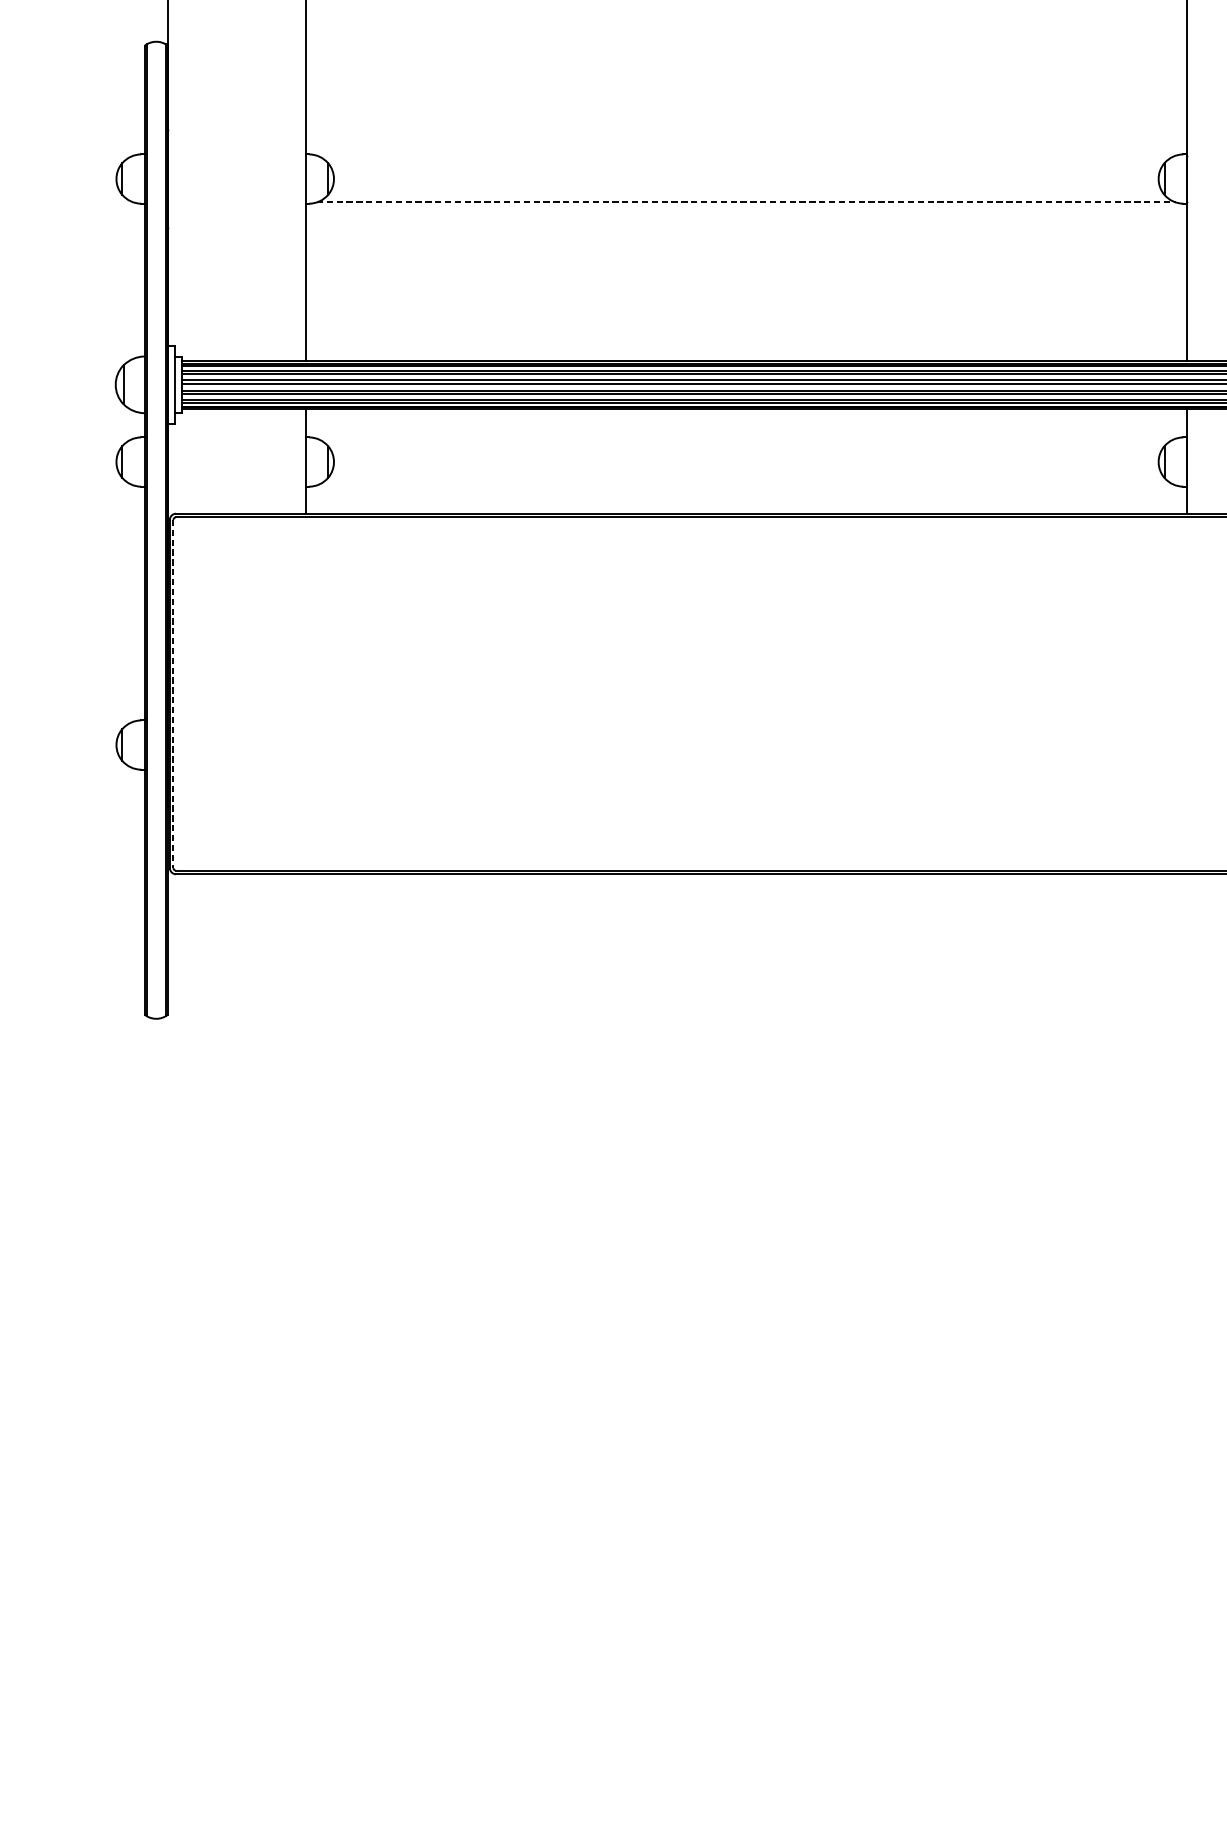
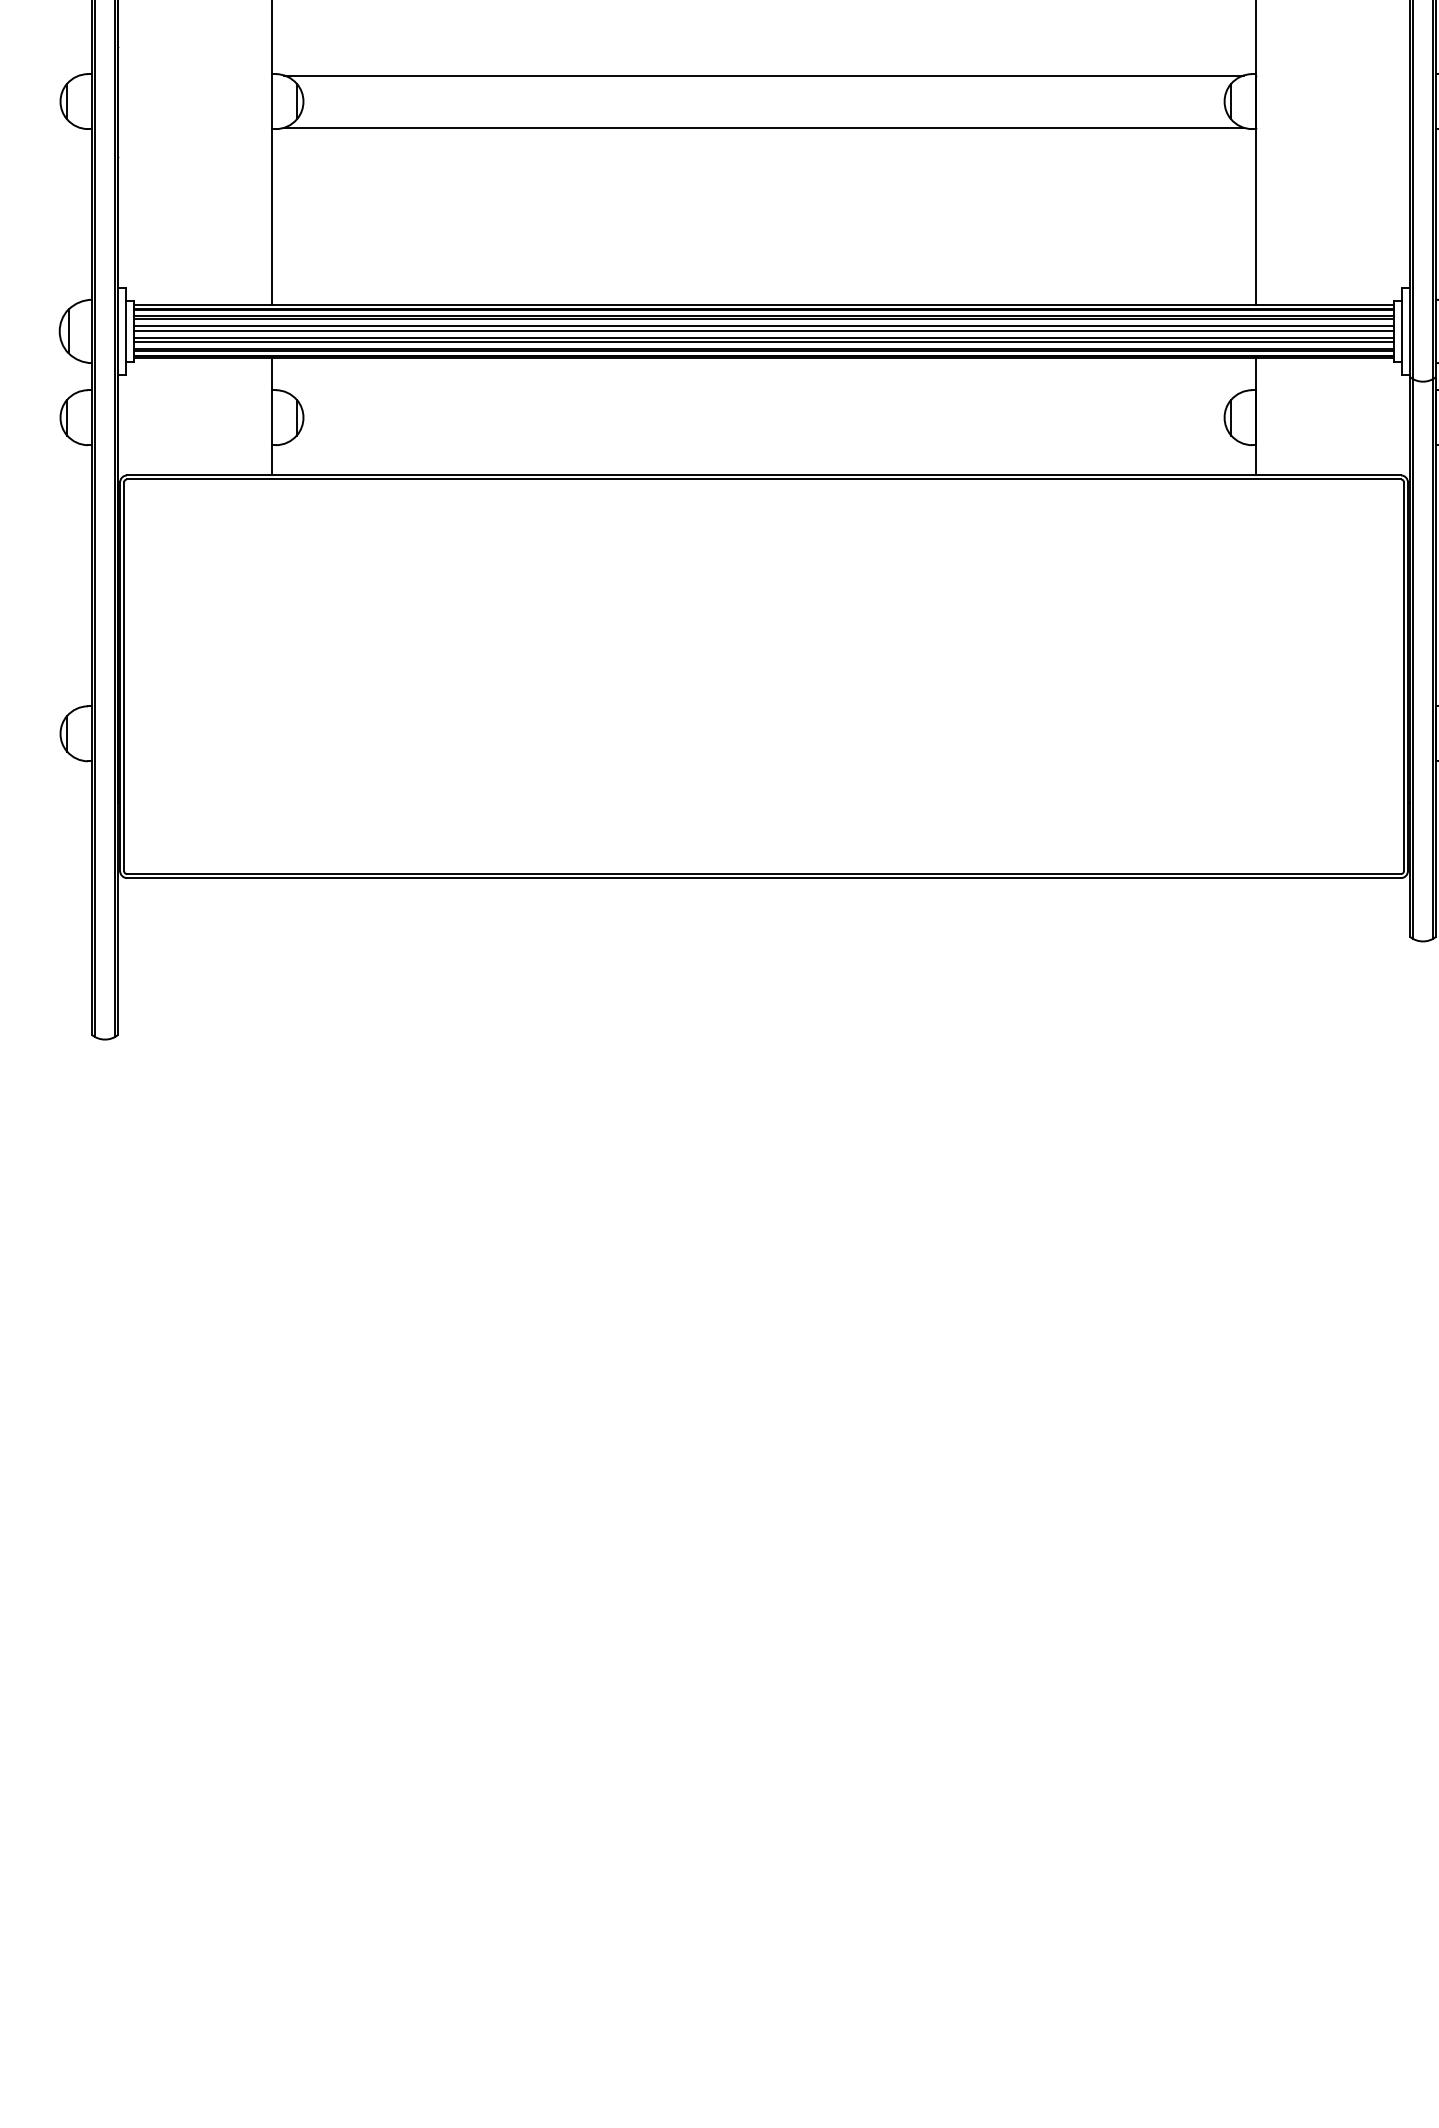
line: (745, 155) -> (763, 75), added
line: (746, 202) -> (764, 127), dashed -> solid
line: (173, 694) -> (124, 677), dashed -> solid

